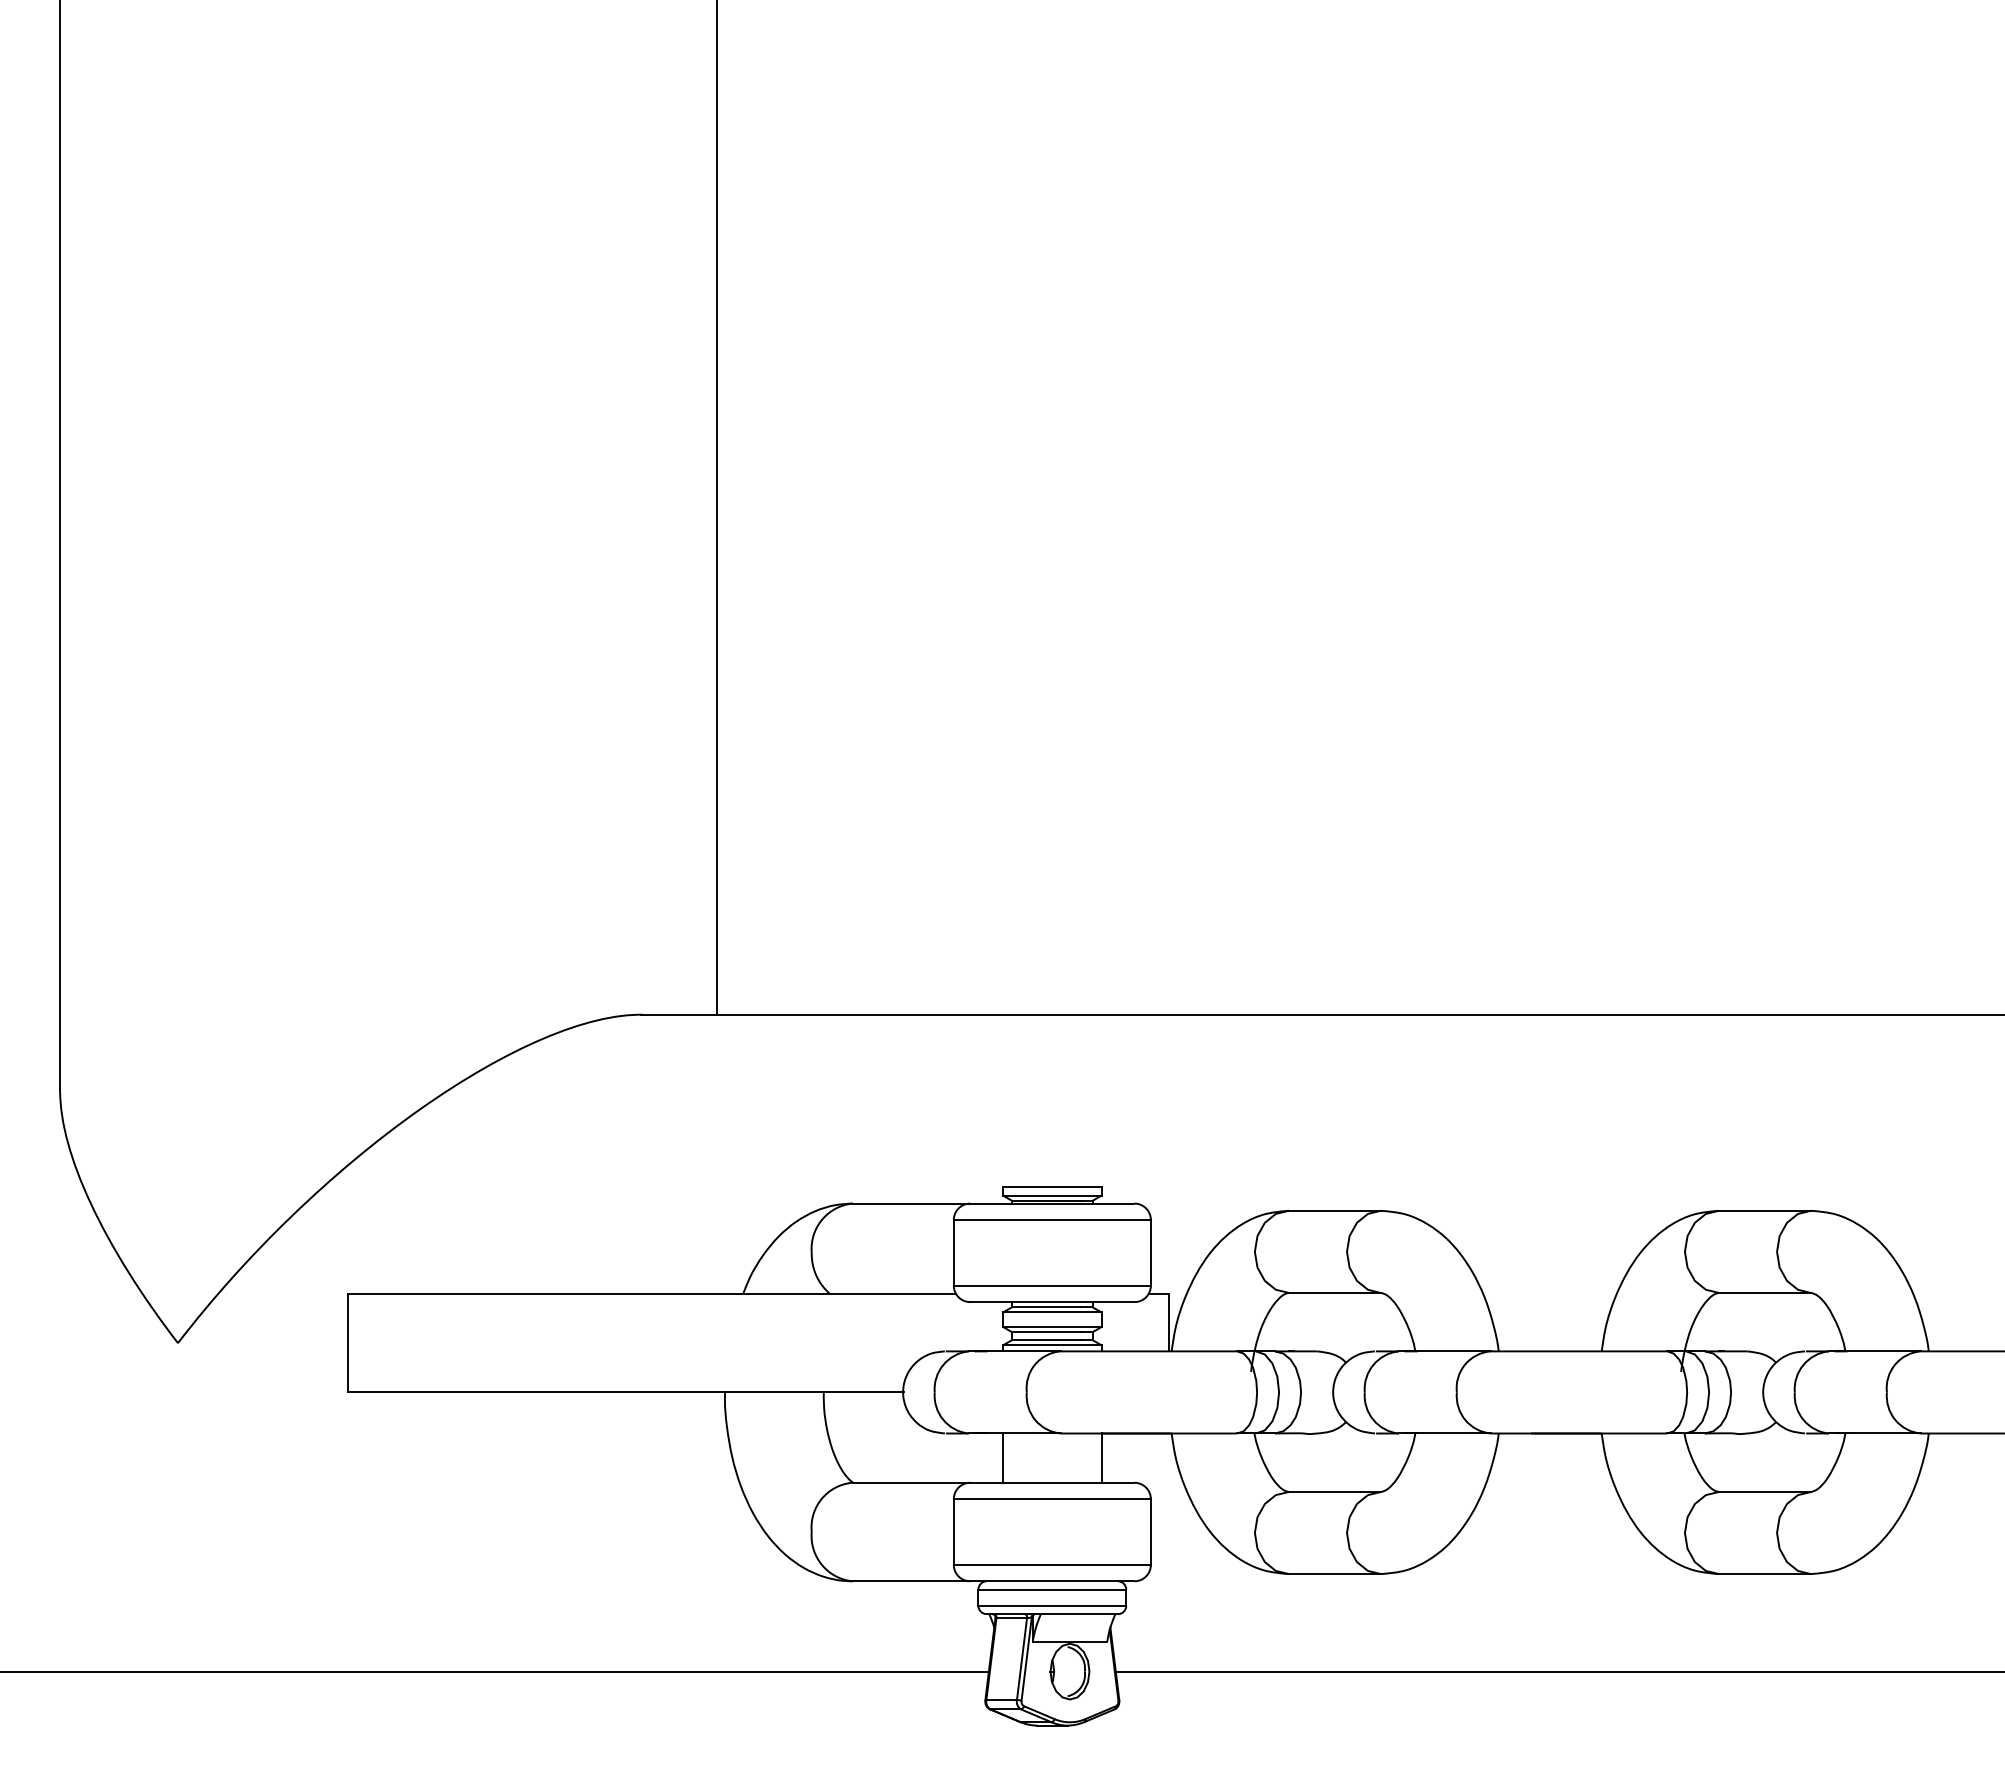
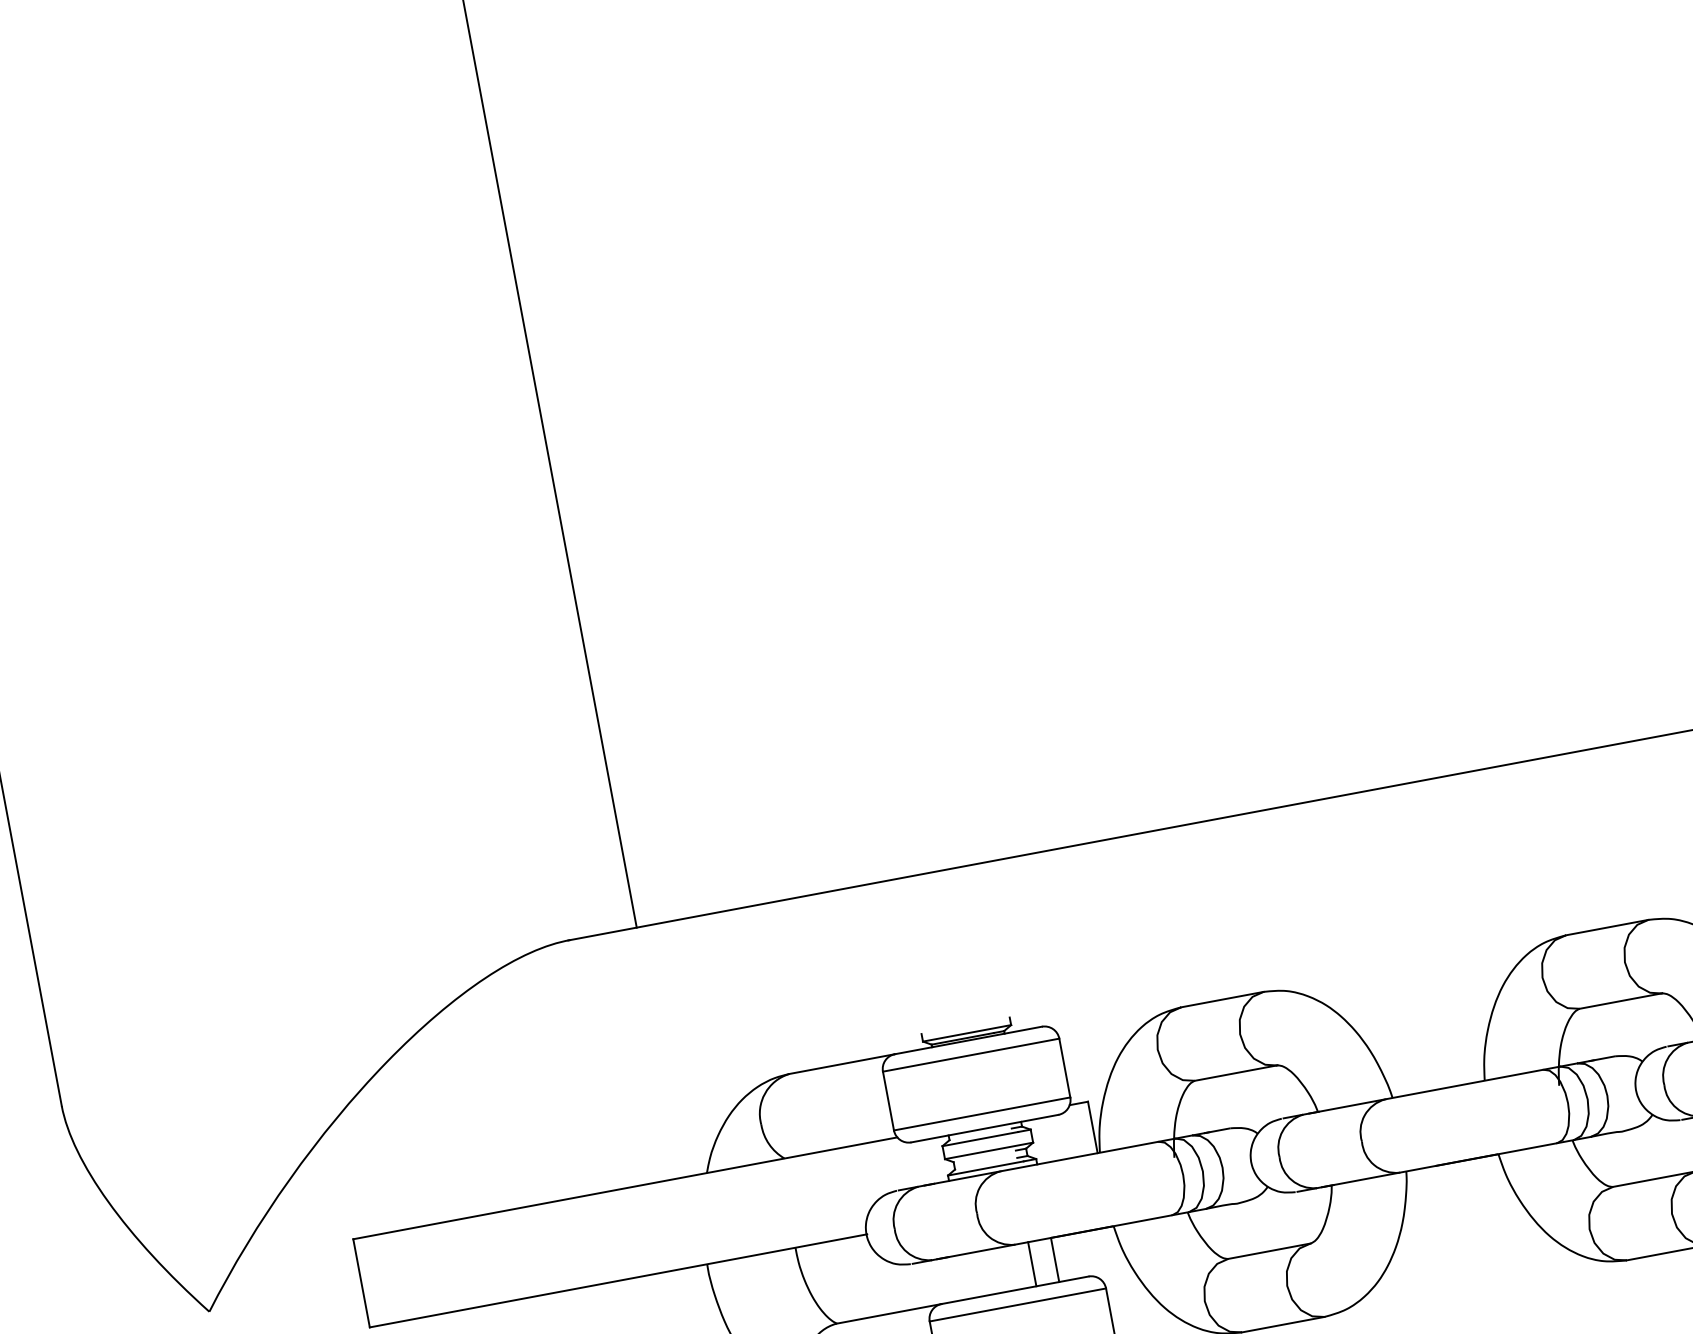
line: (1052, 1187) -> (965, 1026), removed
line: (1046, 1307) -> (980, 1134), removed
line: (1046, 1332) -> (984, 1156), removed
line: (1046, 1340) -> (986, 1163), removed
line: (1003, 1457) -> (1032, 1263), moved

